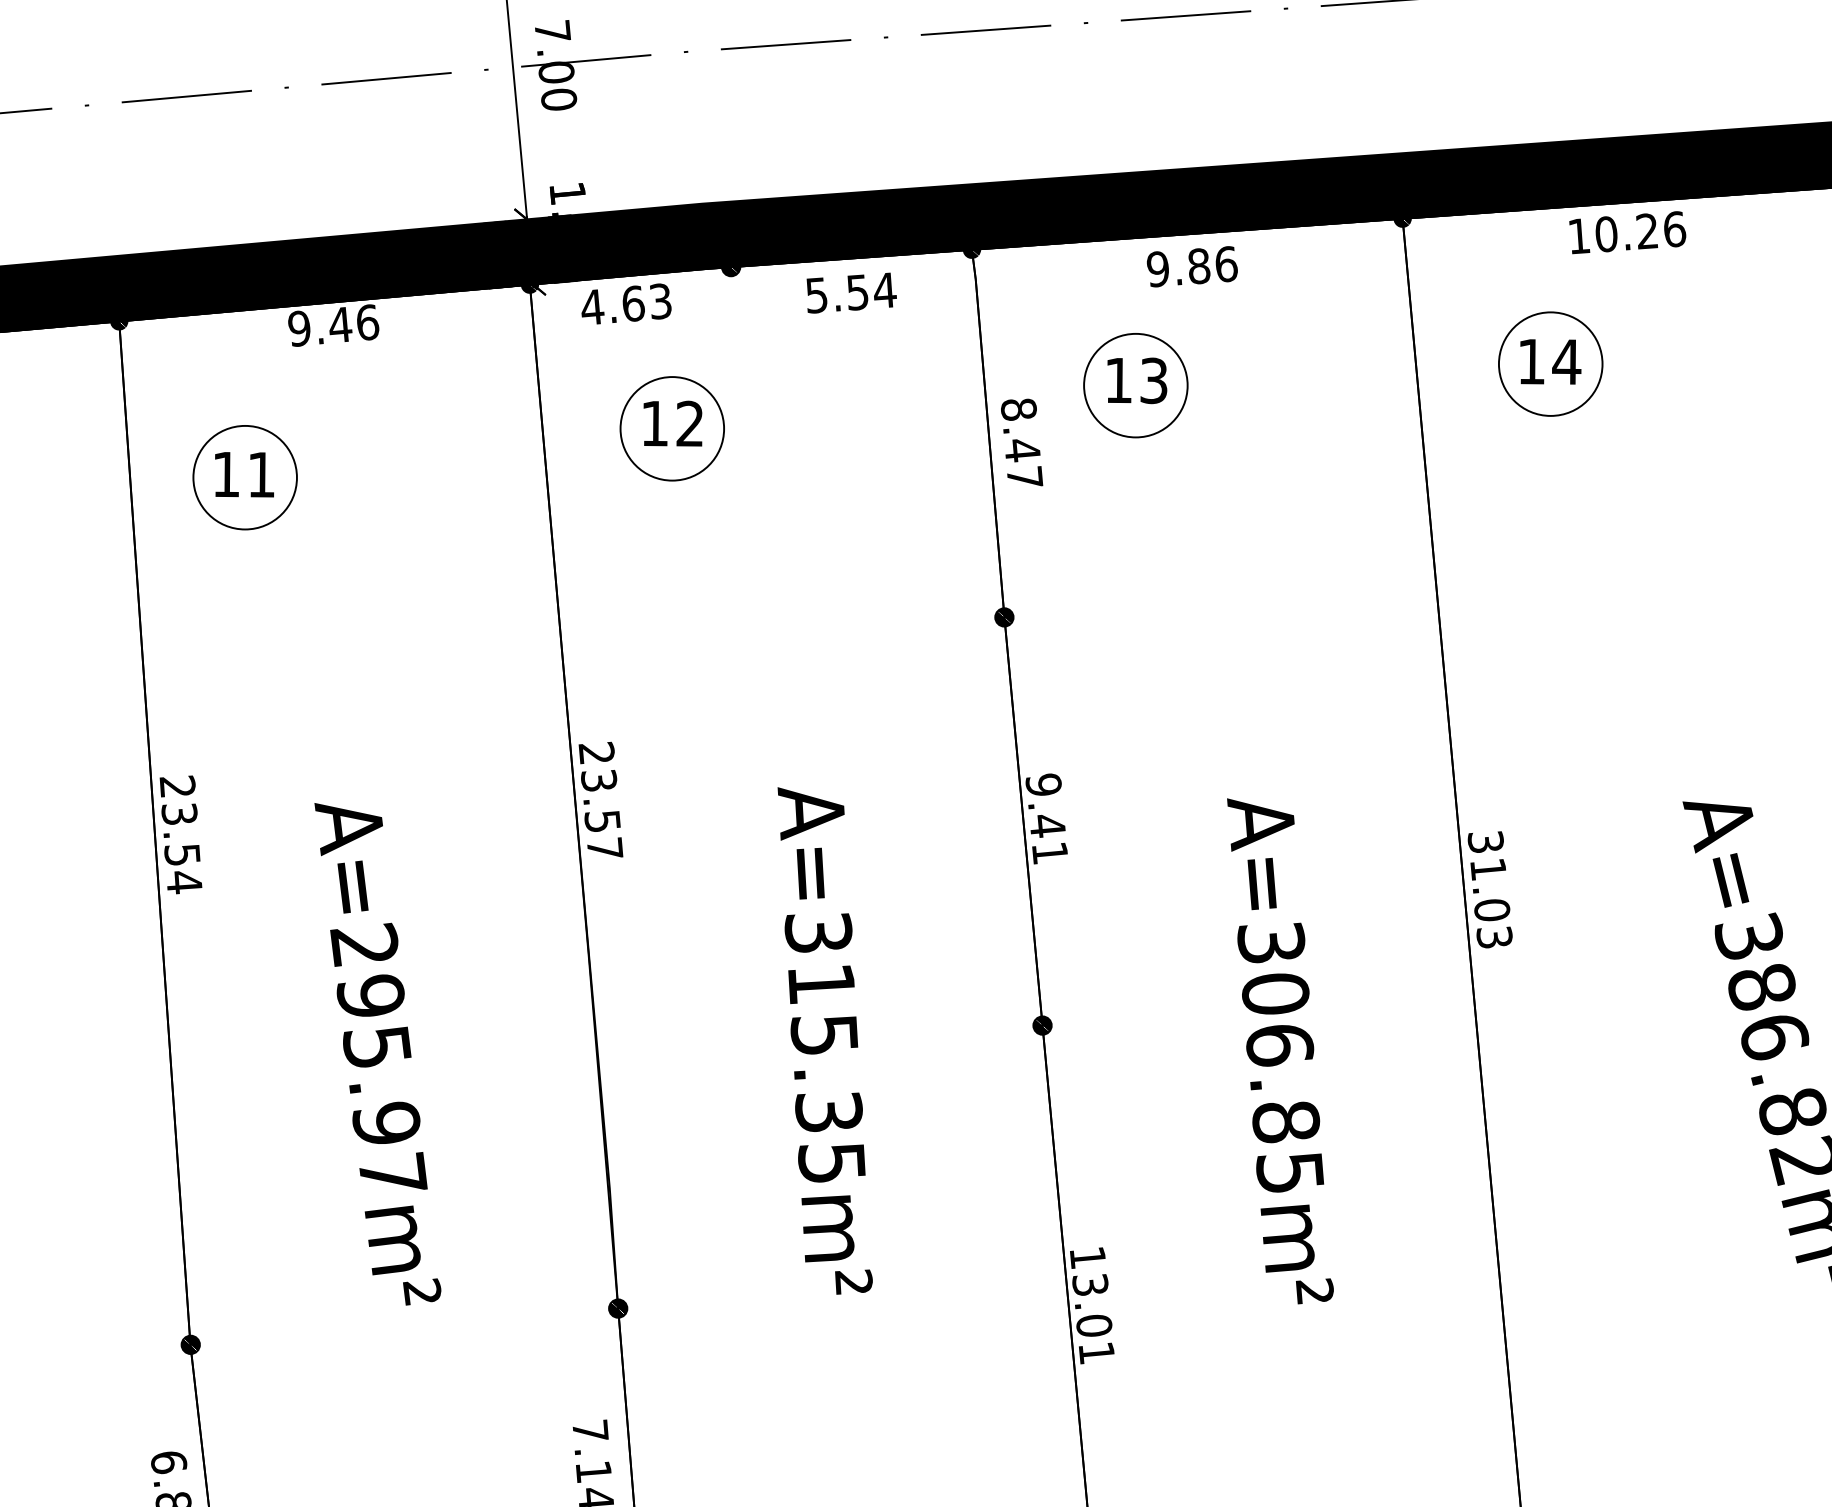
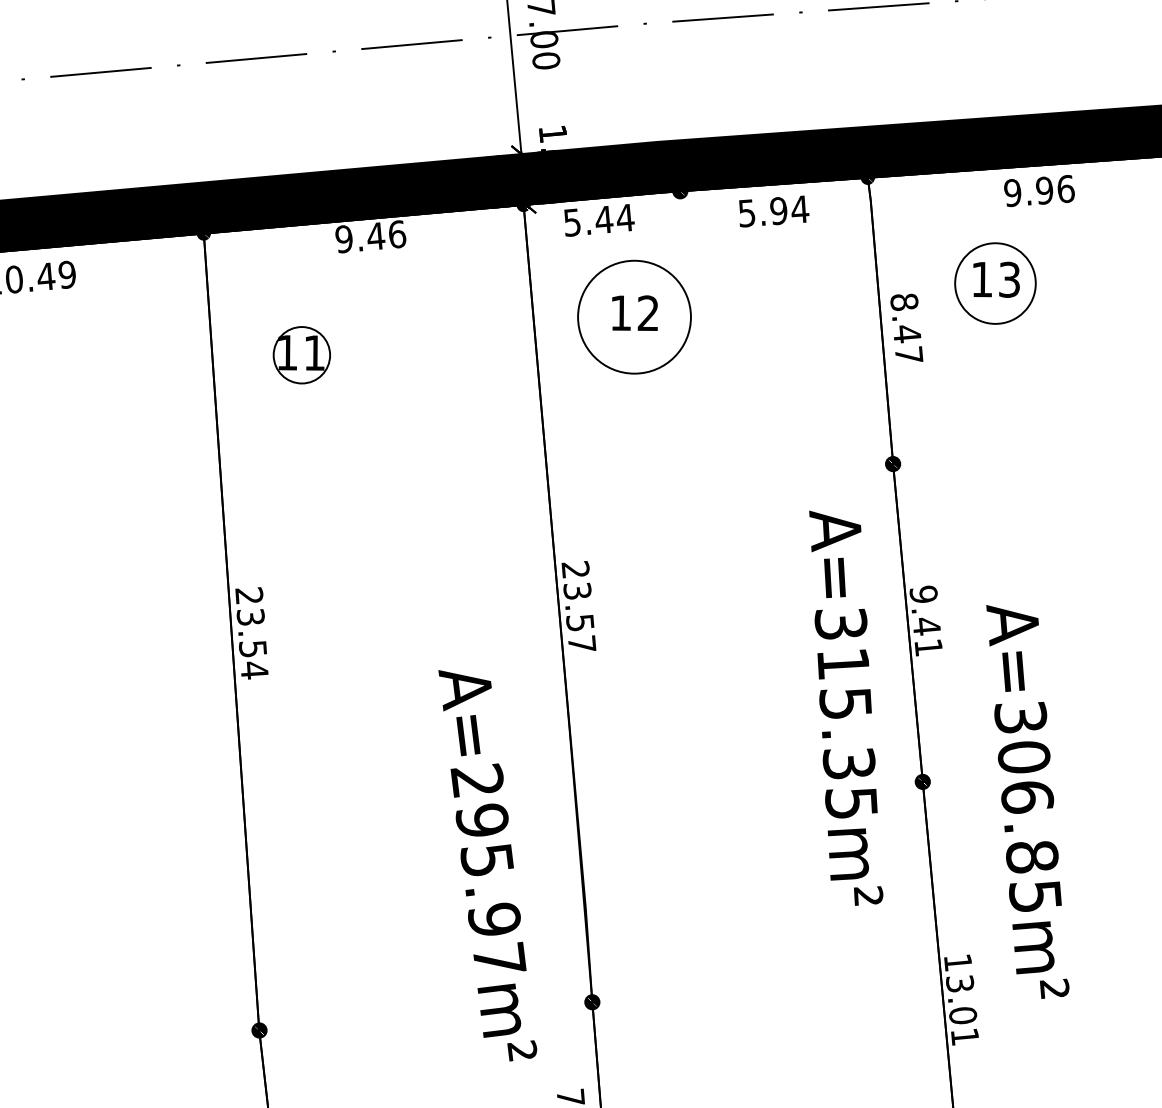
text: (1198, 266) -> (1044, 190), 9.86 -> 9.96
text: (857, 292) -> (778, 211), 5.54 -> 5.94
text: (626, 304) -> (598, 220), 4.63 -> 5.44
circle: (672, 428) -> (634, 316), size x1.4
circle: (244, 477) -> (301, 355), size x0.7
text: (824, 1040) -> (845, 707), moved
text: (1280, 1051) -> (1027, 802), moved
text: (377, 1054) -> (487, 865), moved

